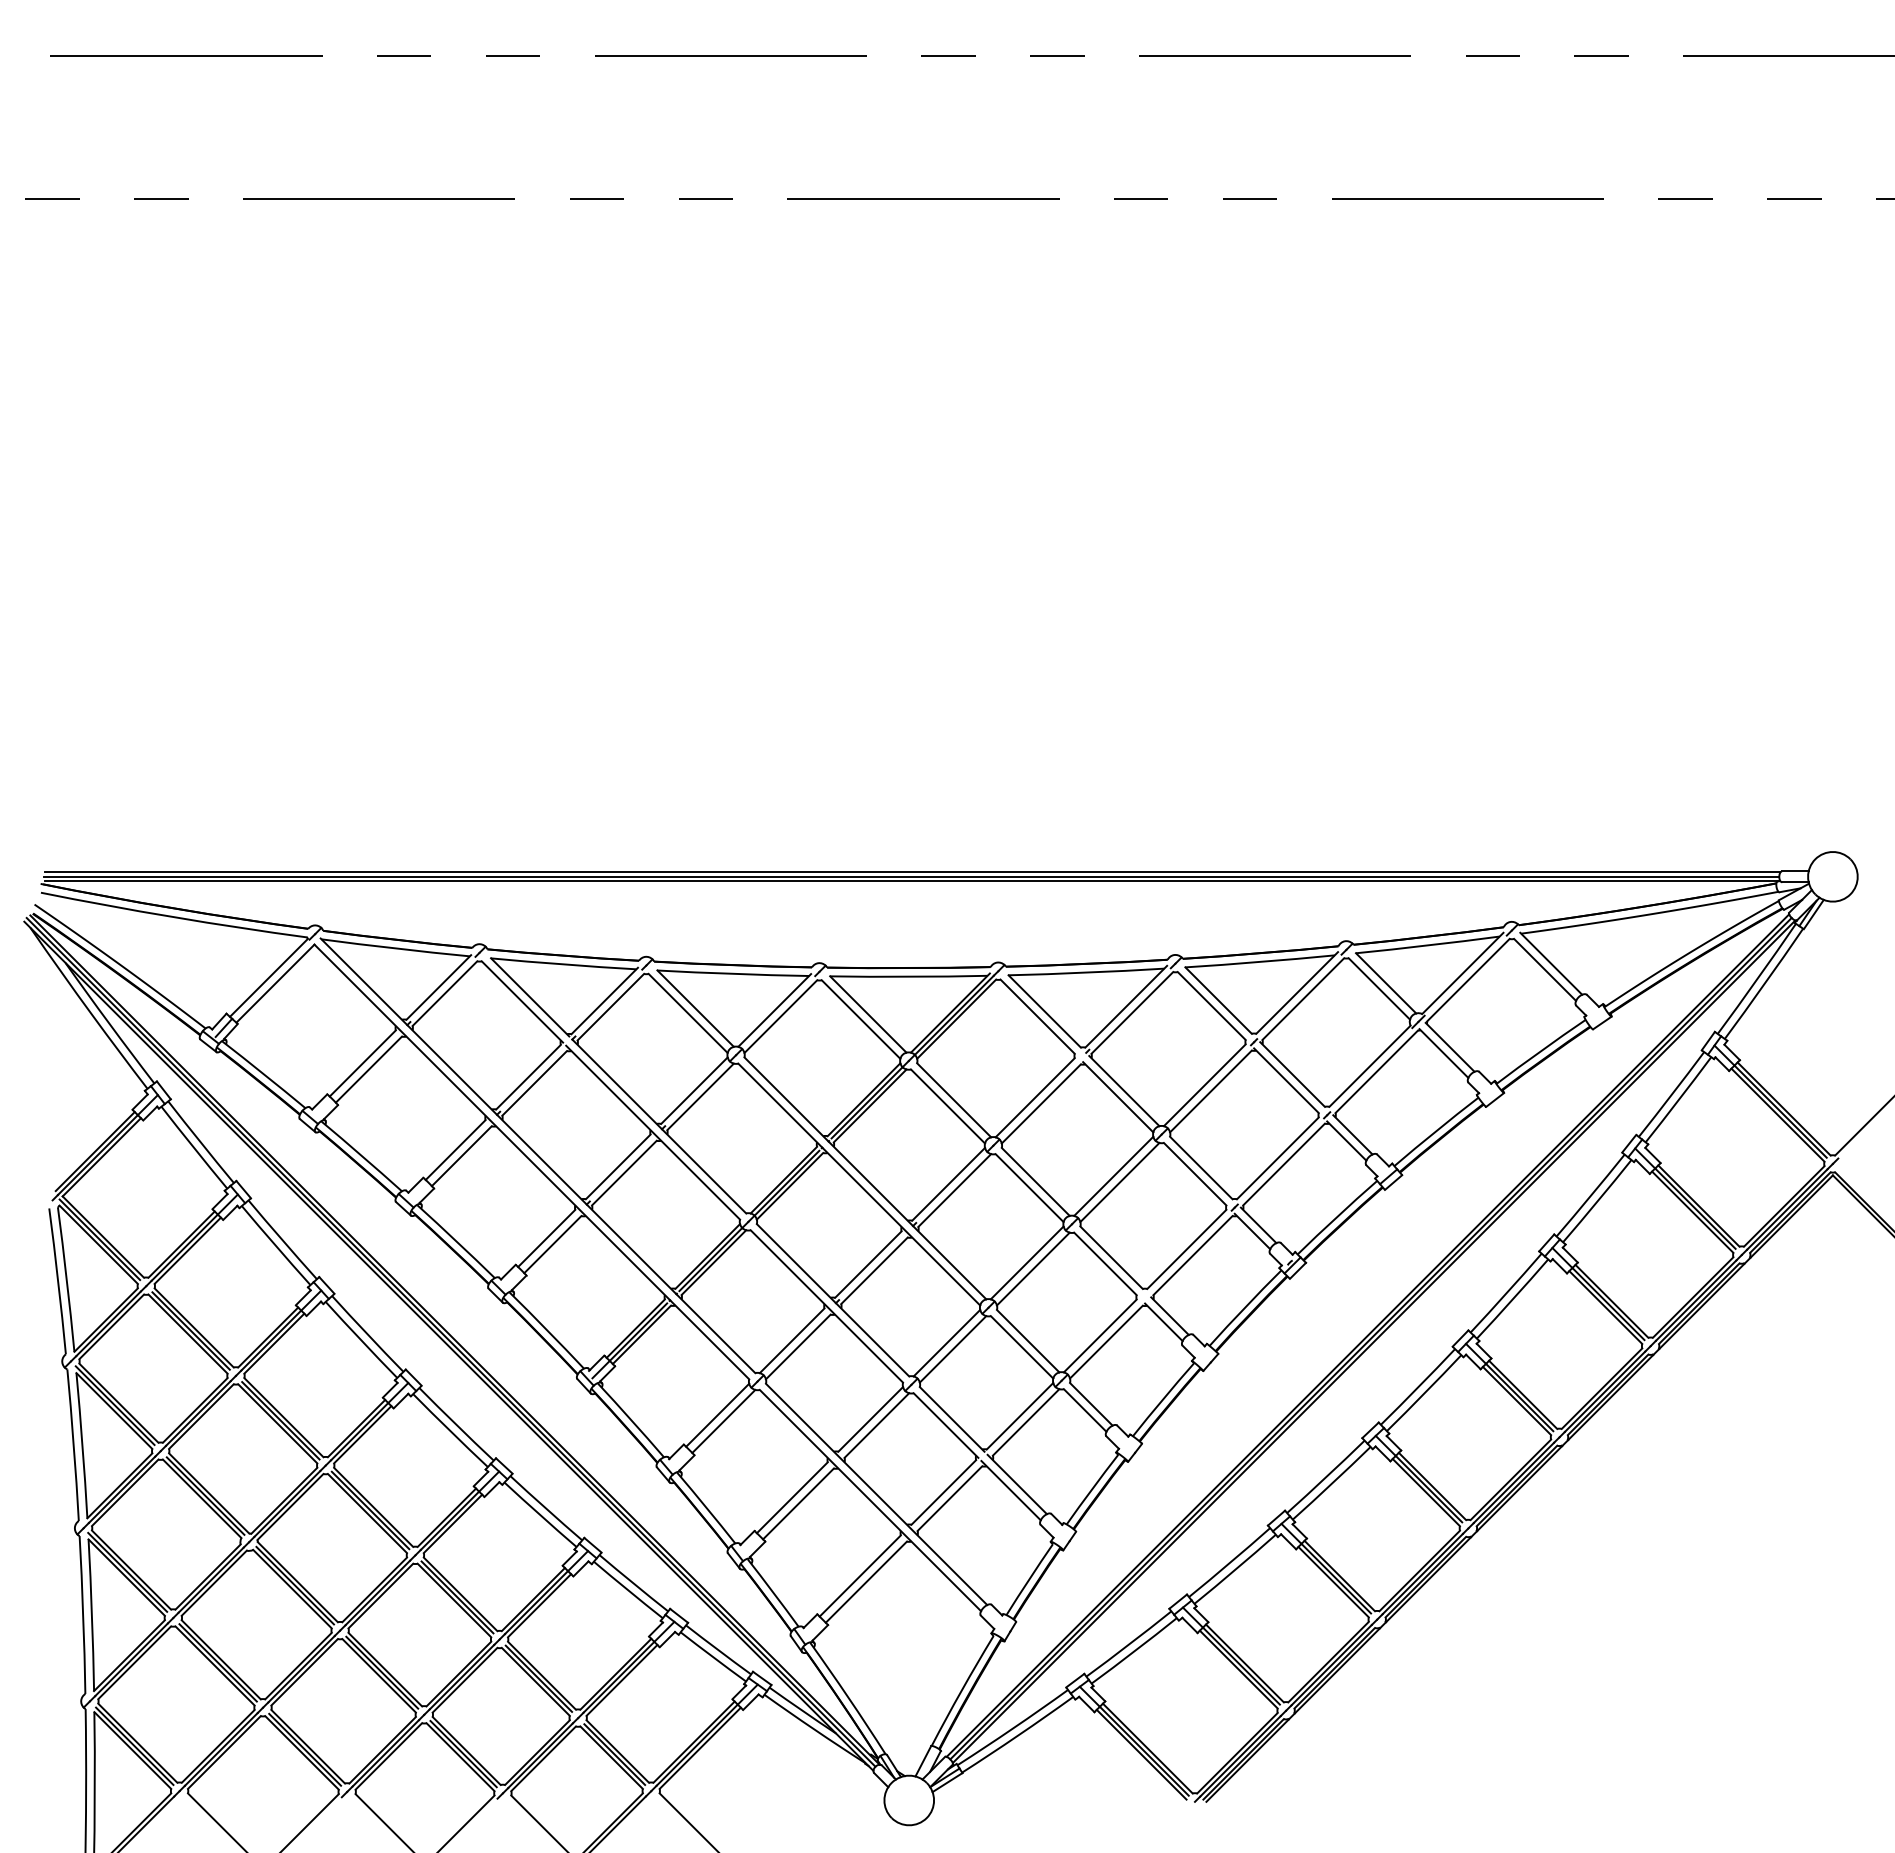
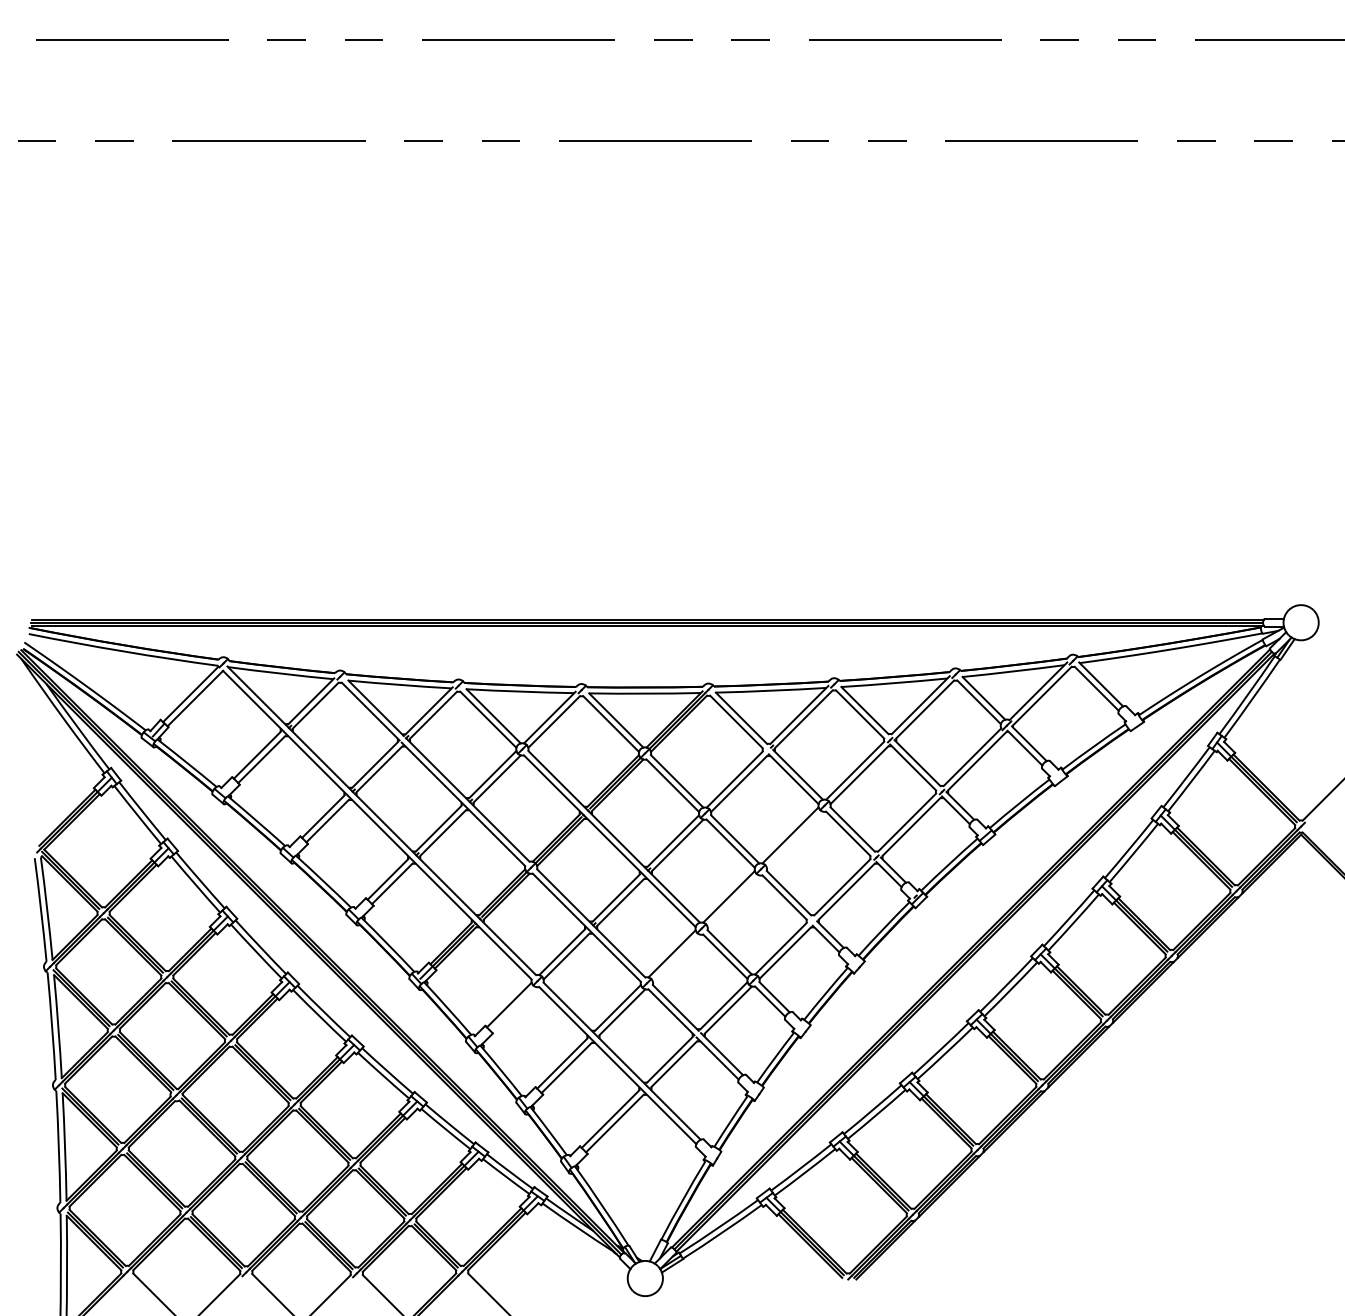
line: (1119, 1182) -> (794, 839), removed
line: (1032, 1268) -> (732, 900), removed
line: (952, 1349) -> (676, 958), removed
line: (723, 1420) -> (513, 1008), removed

